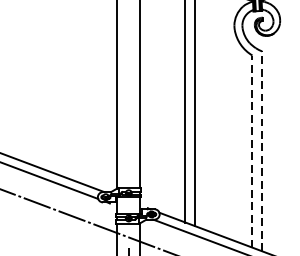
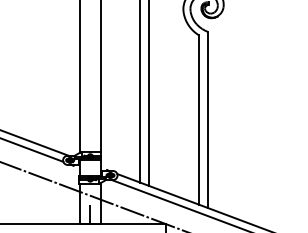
line: (261, 150) -> (207, 119), dashed -> solid
line: (252, 152) -> (199, 120), dashed -> solid

